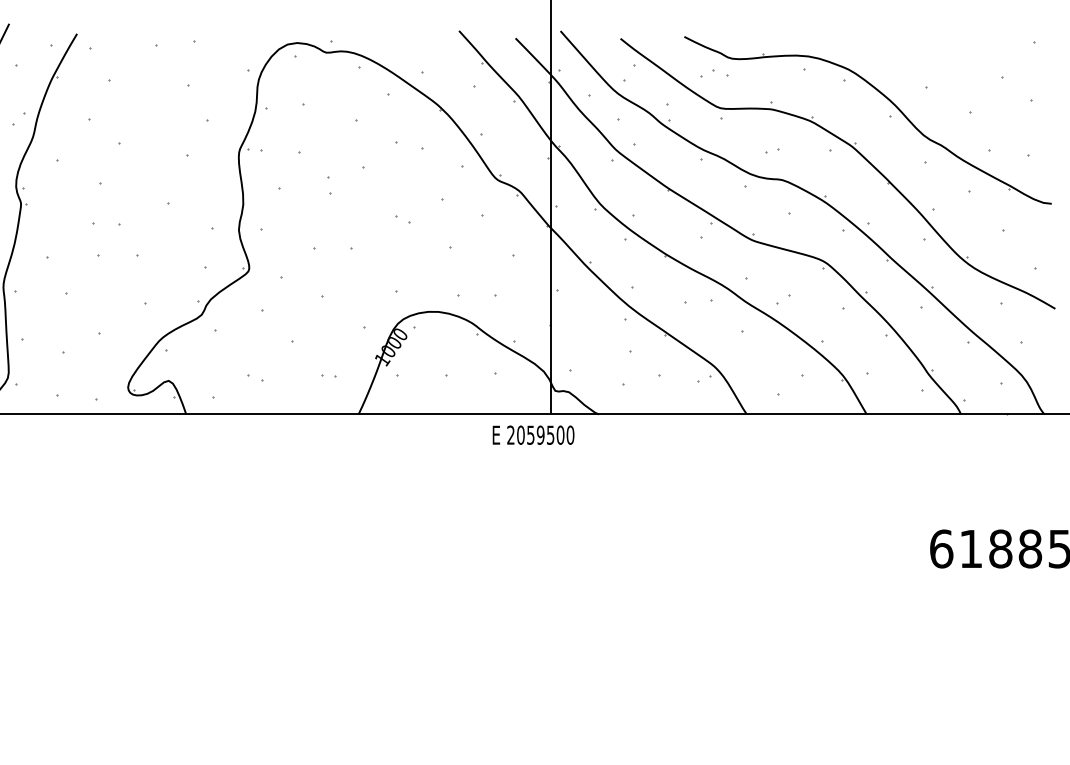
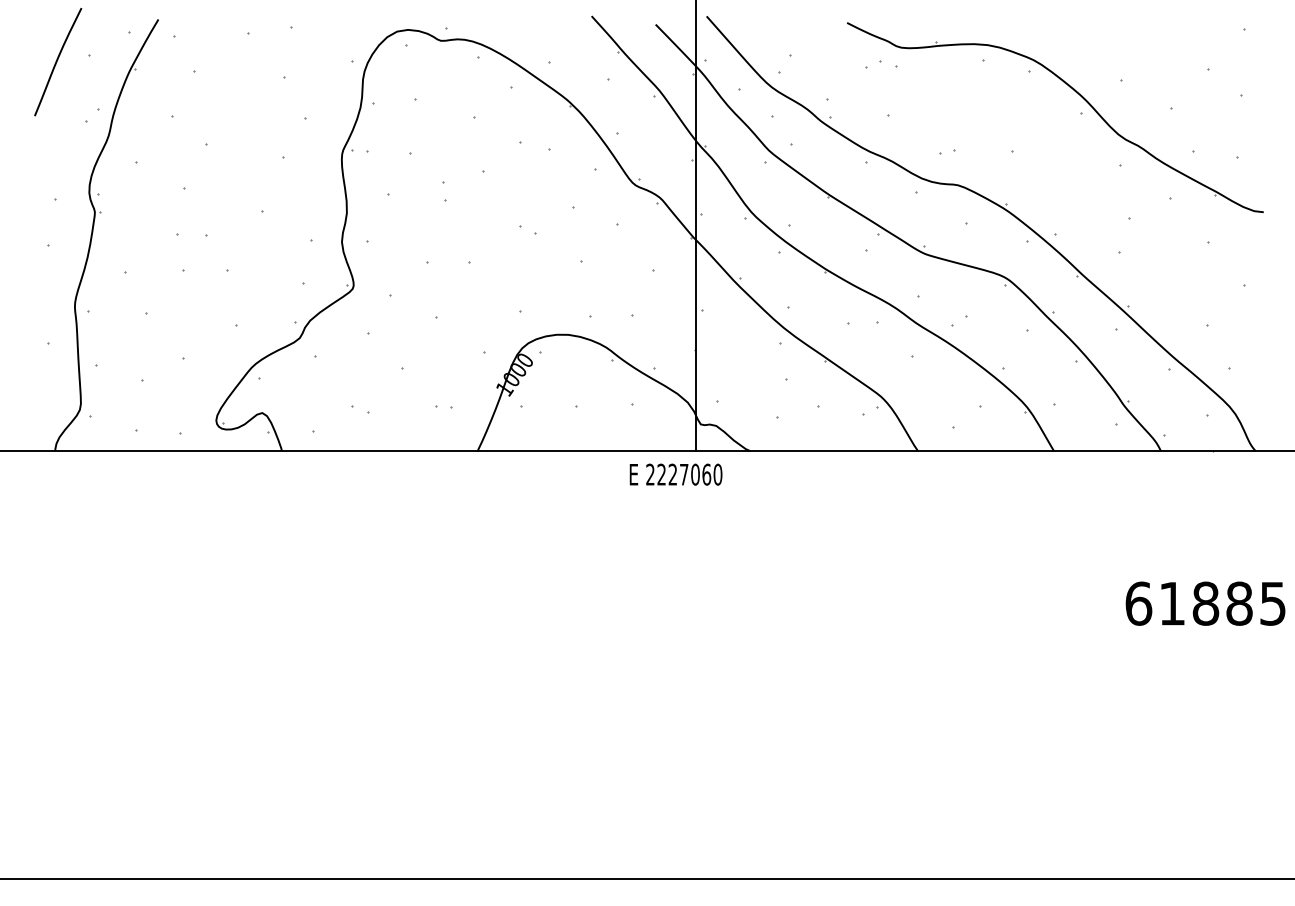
part: (857, 152) -> (1043, 154), removed
text: (540, 435) -> (684, 474), 2059500 -> 2227060

